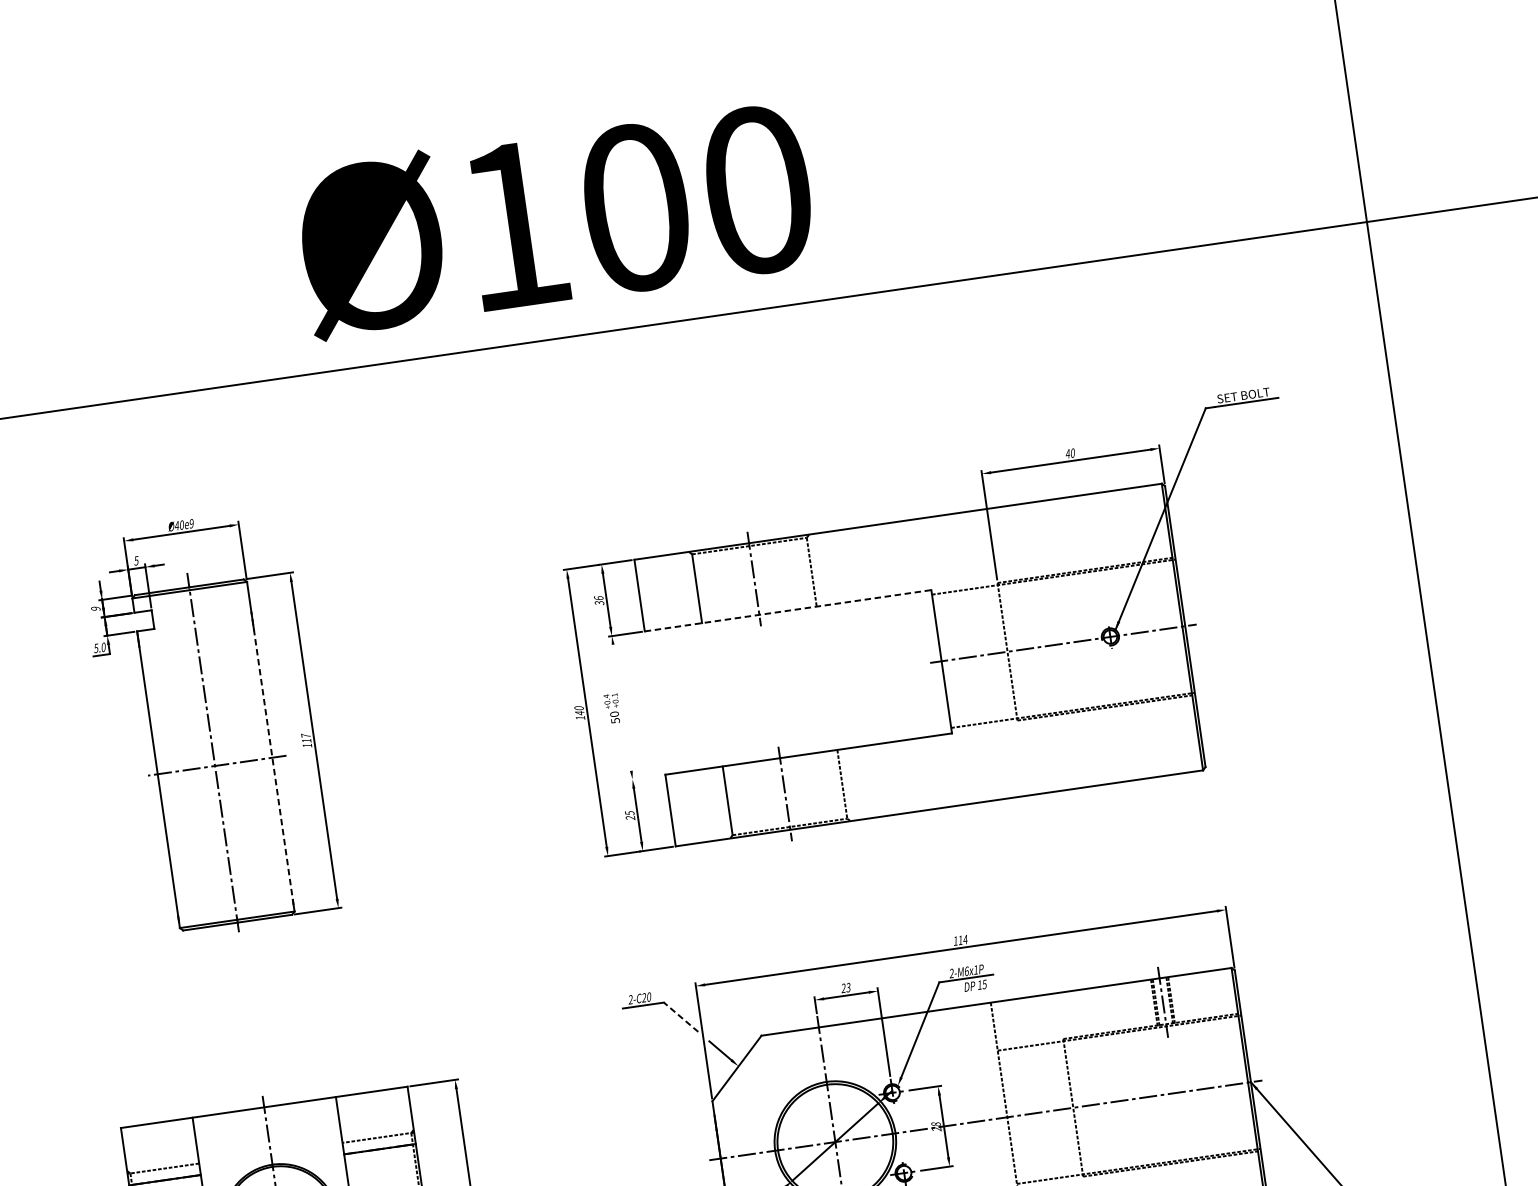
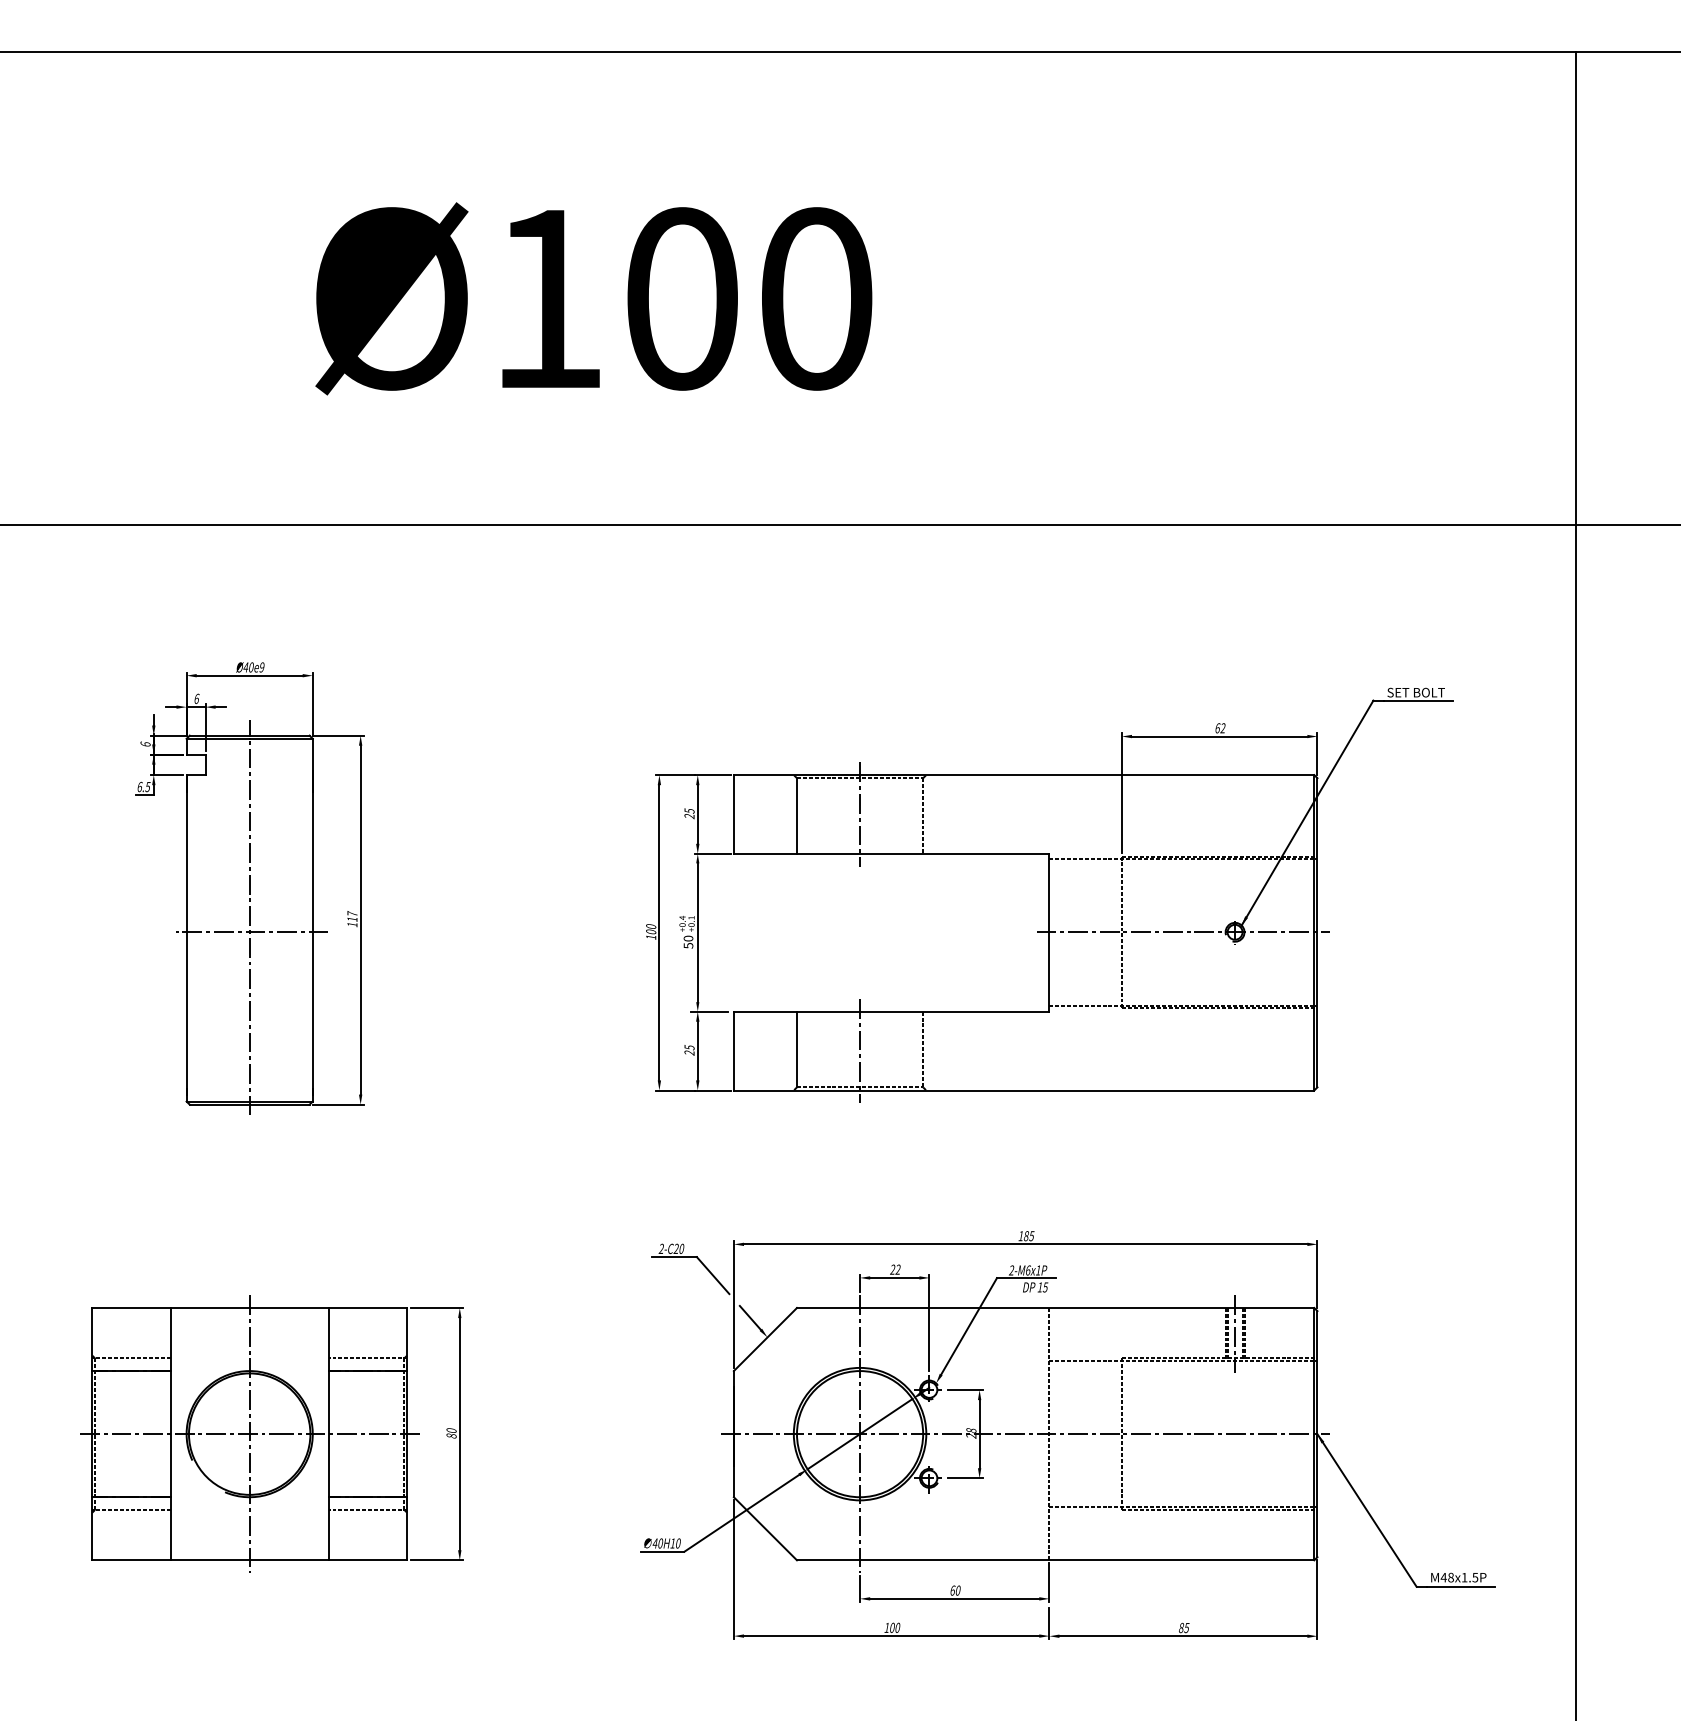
text: (555, 219) -> (593, 298), moved
text: (1070, 453) -> (1220, 728), 40 -> 62
text: (136, 560) -> (196, 698), 5 -> 6
text: (599, 600) -> (689, 813), 36 -> 25
text: (95, 608) -> (145, 743), 9 -> 6
line: (787, 610) -> (891, 853), dashed -> solid
text: (99, 647) -> (143, 786), 5.0 -> 6.5
line: (621, 707) -> (697, 932), added
text: (580, 712) -> (651, 931), 140 -> 100
line: (272, 758) -> (312, 933), dashed -> solid
line: (643, 777) -> (709, 1011), added
text: (962, 940) -> (1028, 1236), 114 -> 185
text: (847, 987) -> (897, 1269), 23 -> 22
line: (681, 1017) -> (713, 1275), dashed -> solid

